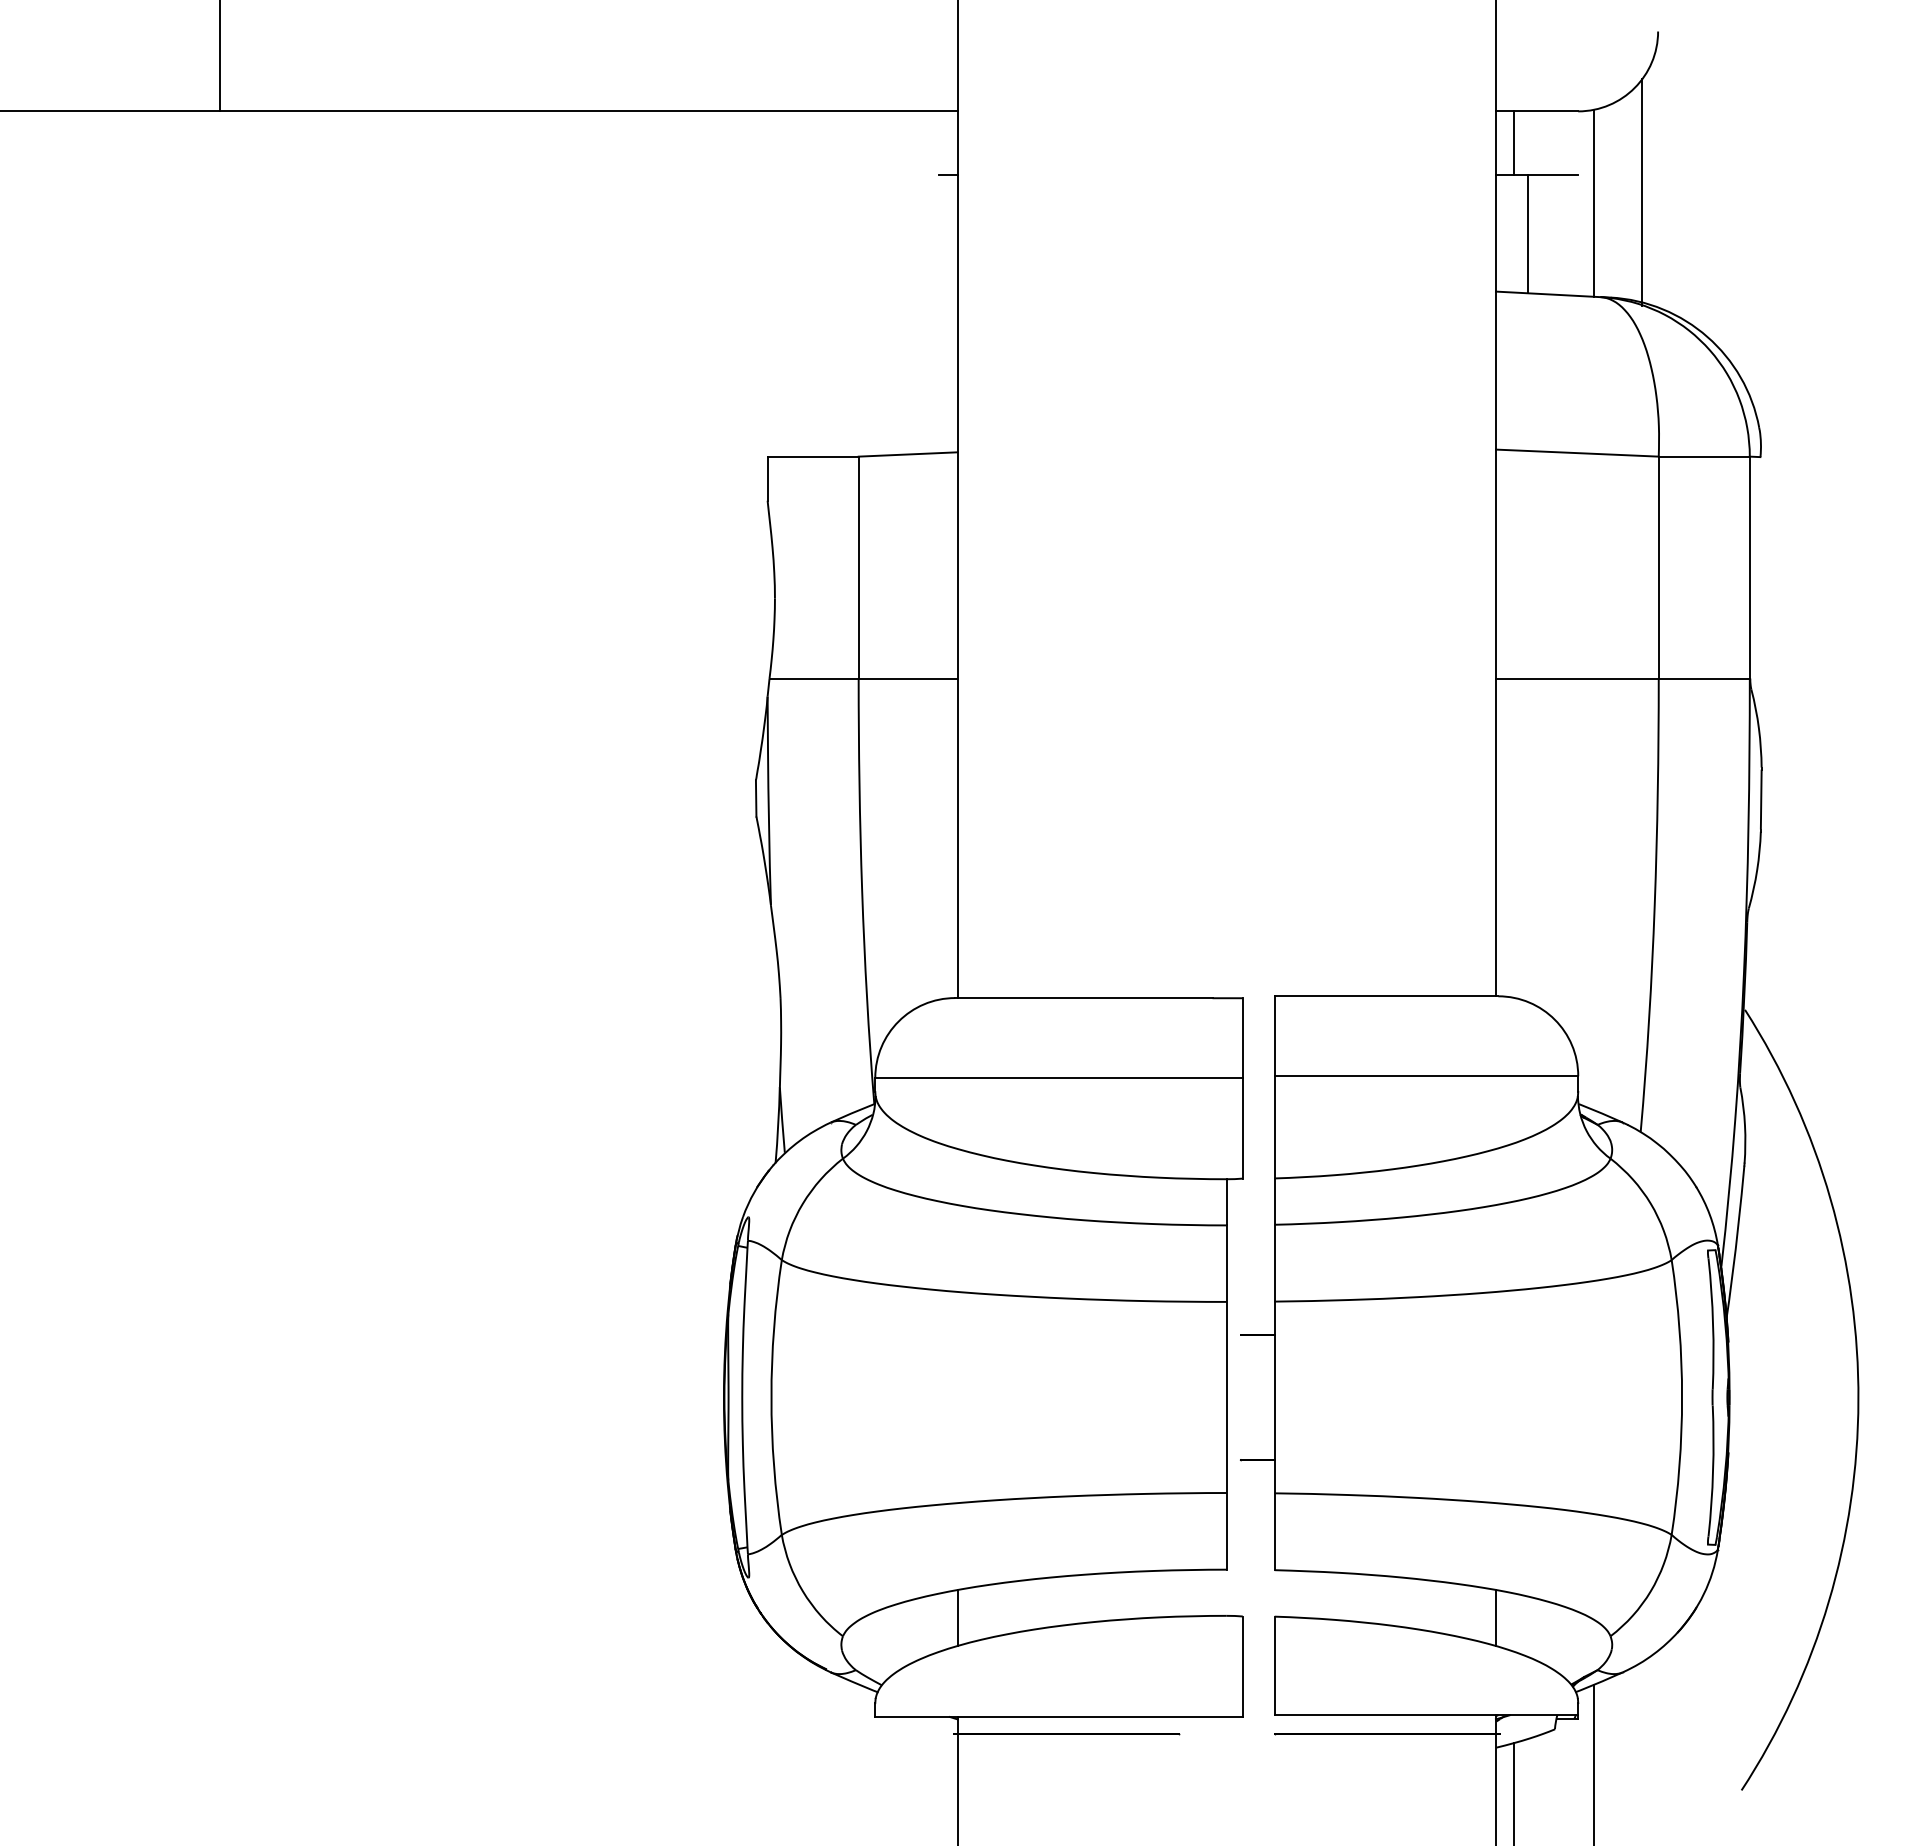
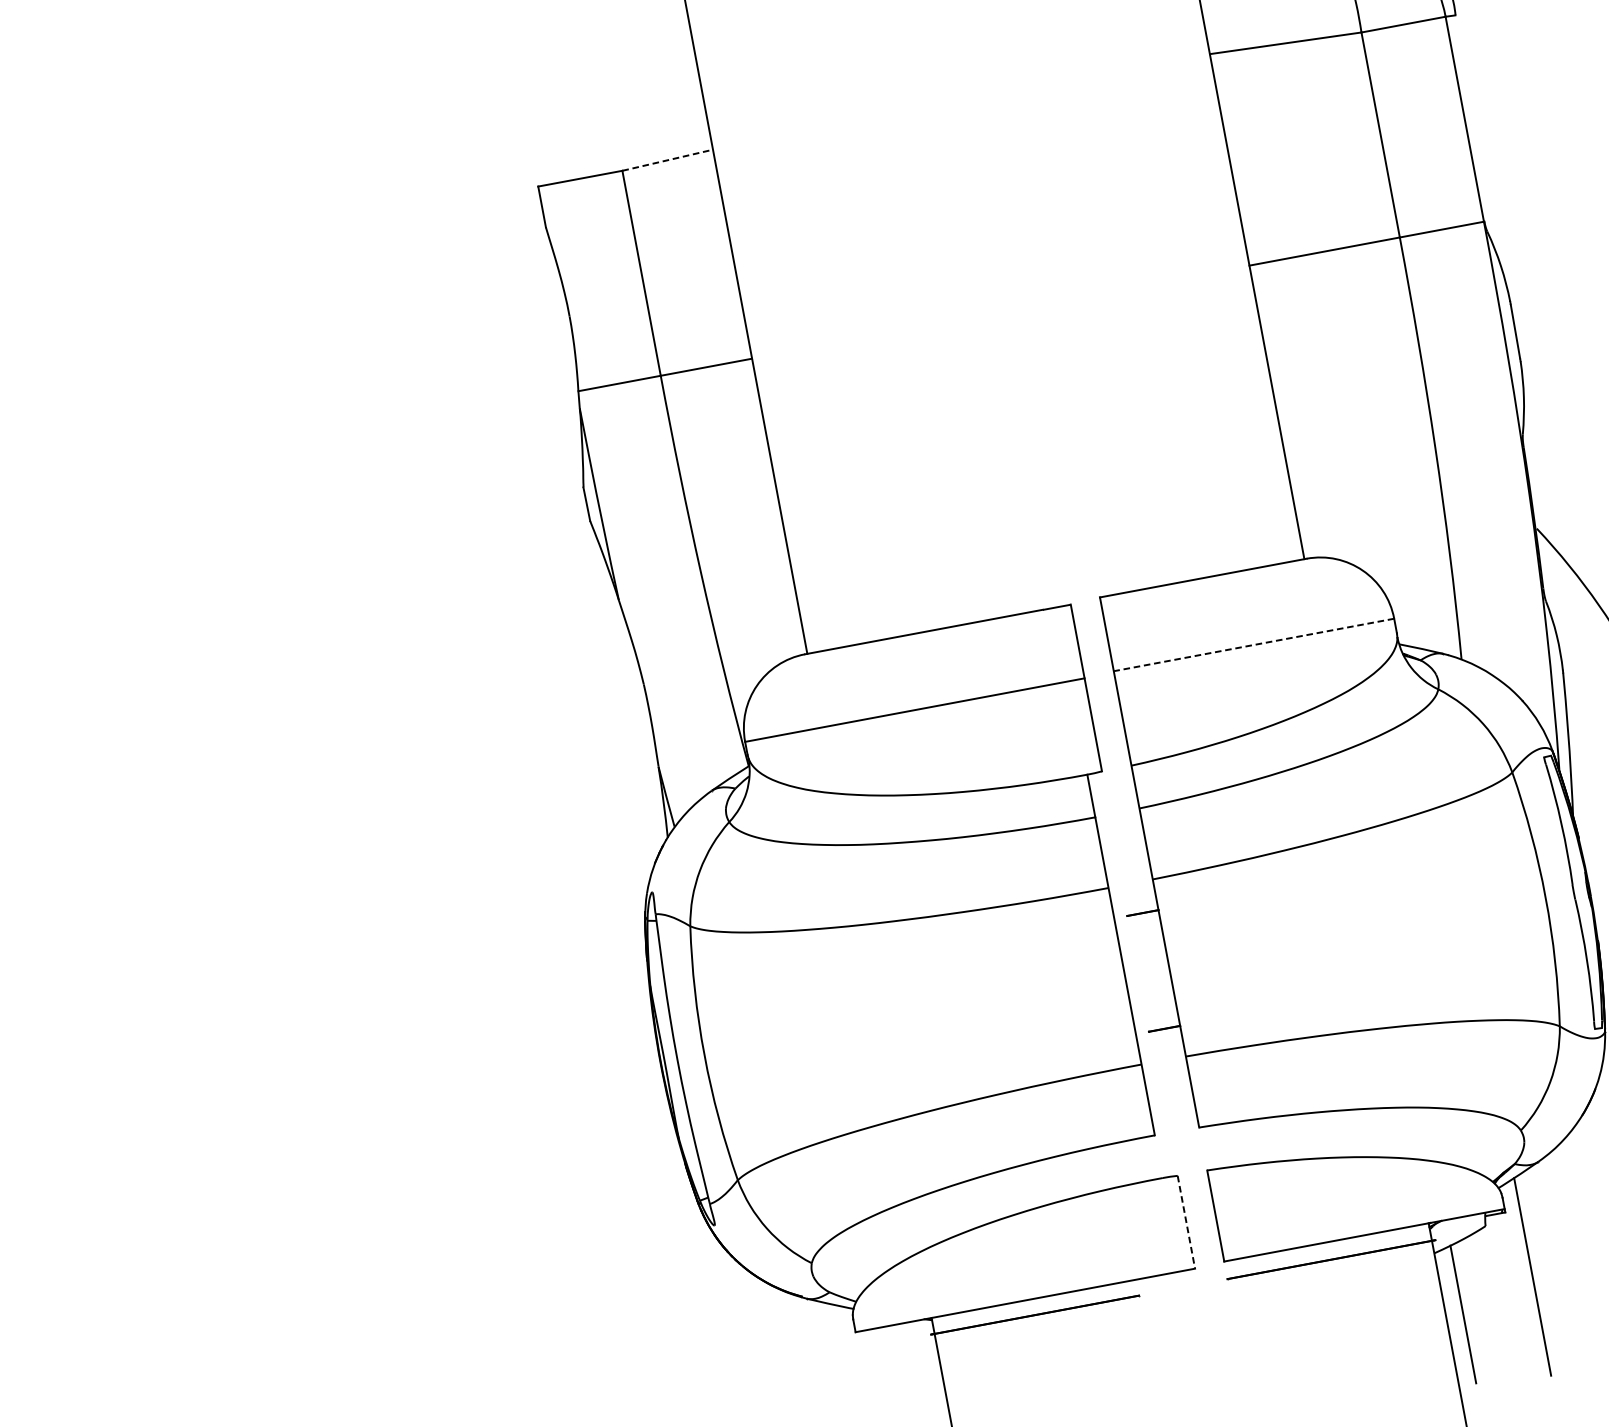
line: (908, 454) -> (668, 160), solid -> dashed
line: (1426, 1076) -> (1254, 645), solid -> dashed
line: (957, 1618) -> (914, 1227), removed
line: (1495, 1618) -> (1411, 1134), removed
line: (1242, 1667) -> (1186, 1223), solid -> dashed

